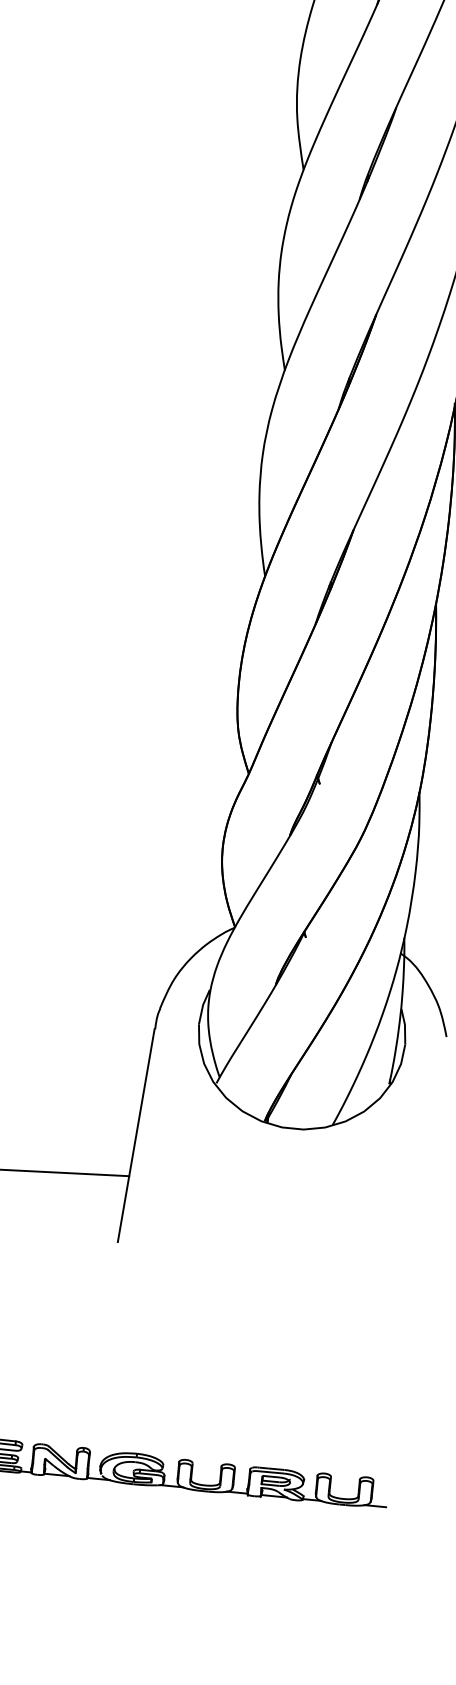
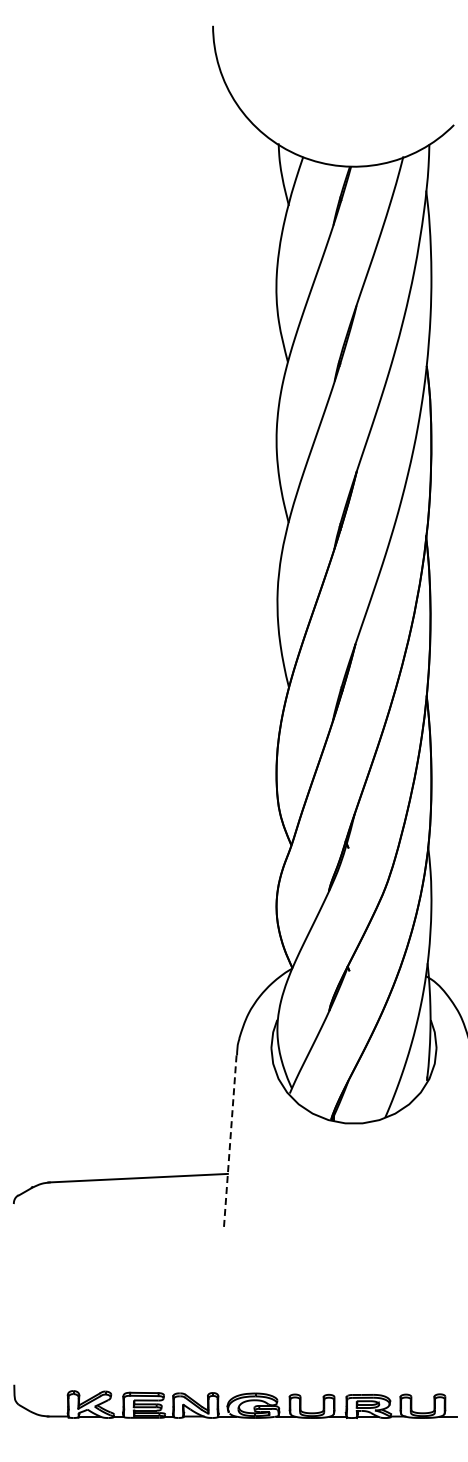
line: (136, 1136) -> (230, 1141), solid -> dashed

